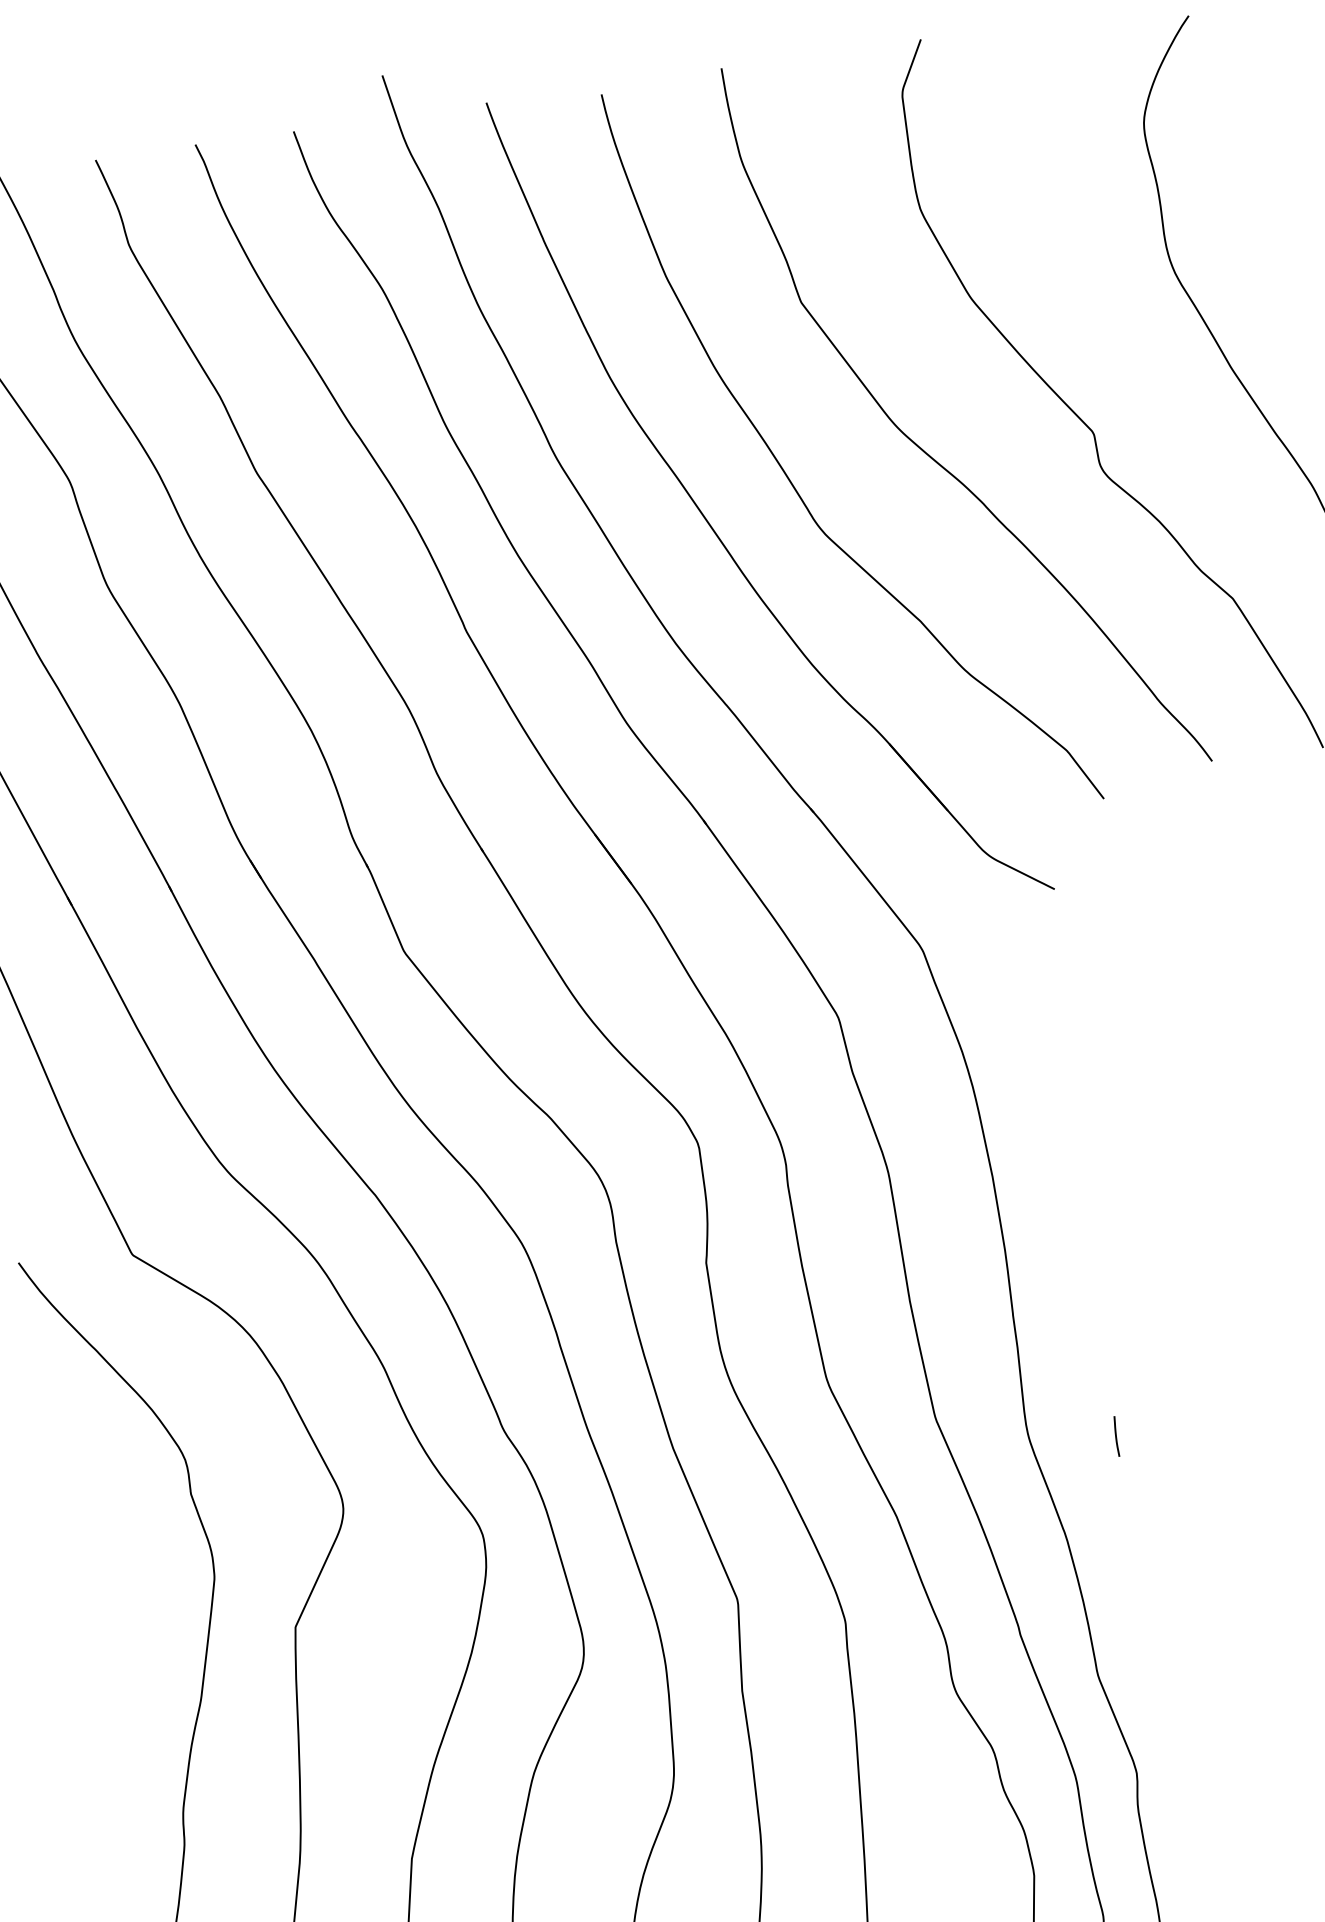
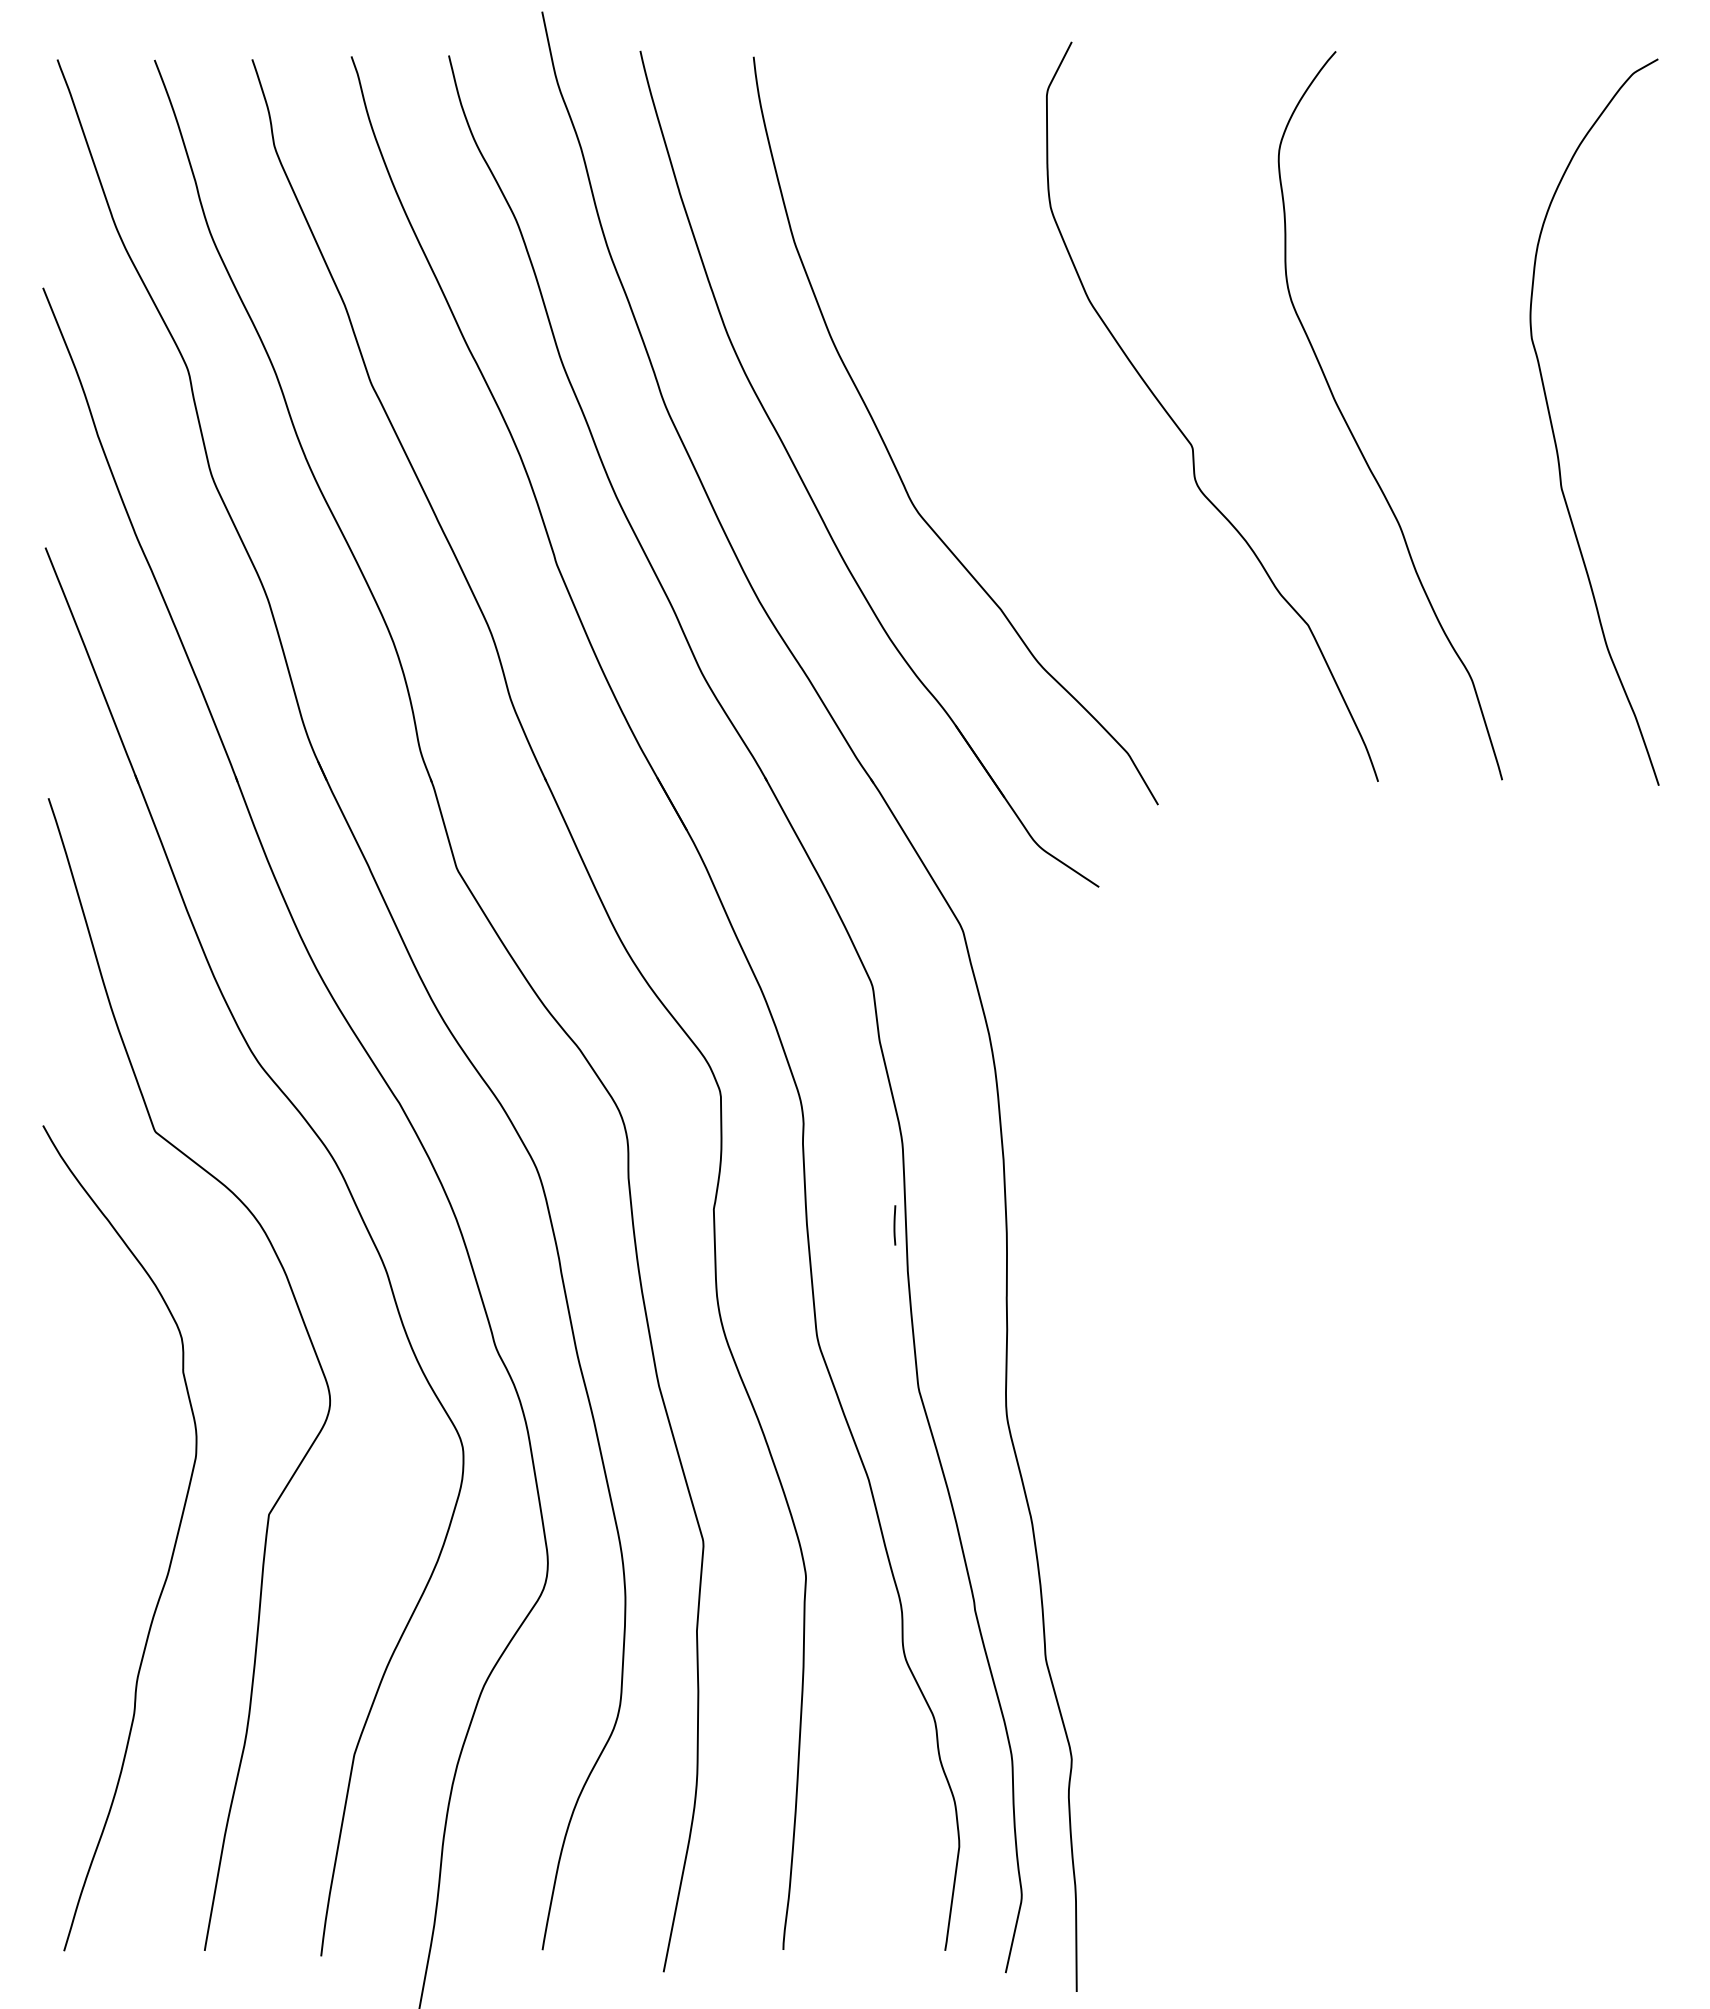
curve: (930, 455) -> (1030, 448), removed
line: (1116, 1436) -> (894, 1225), moved

